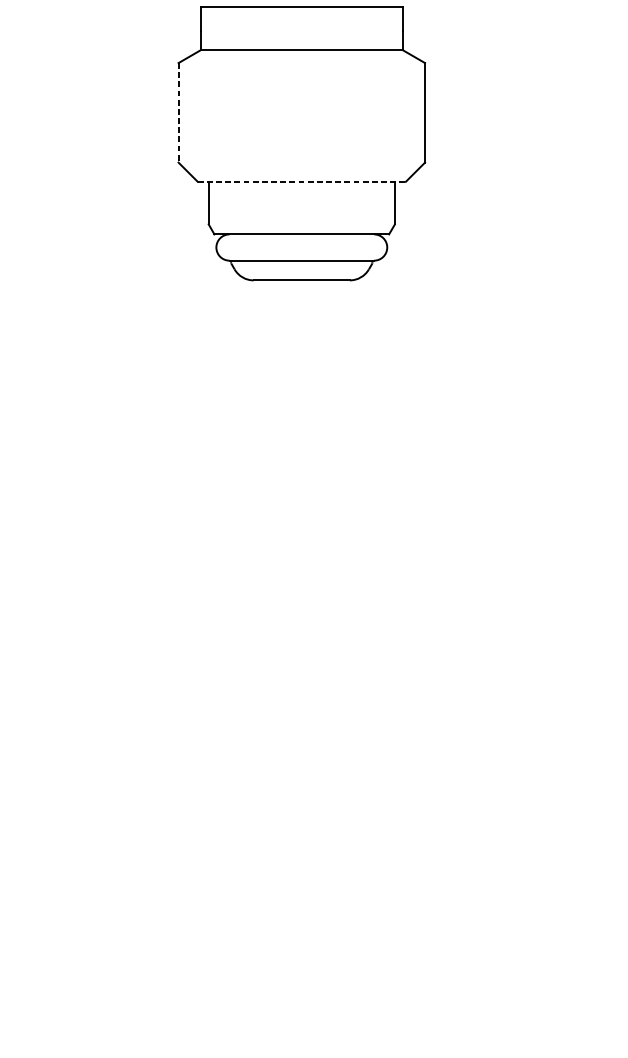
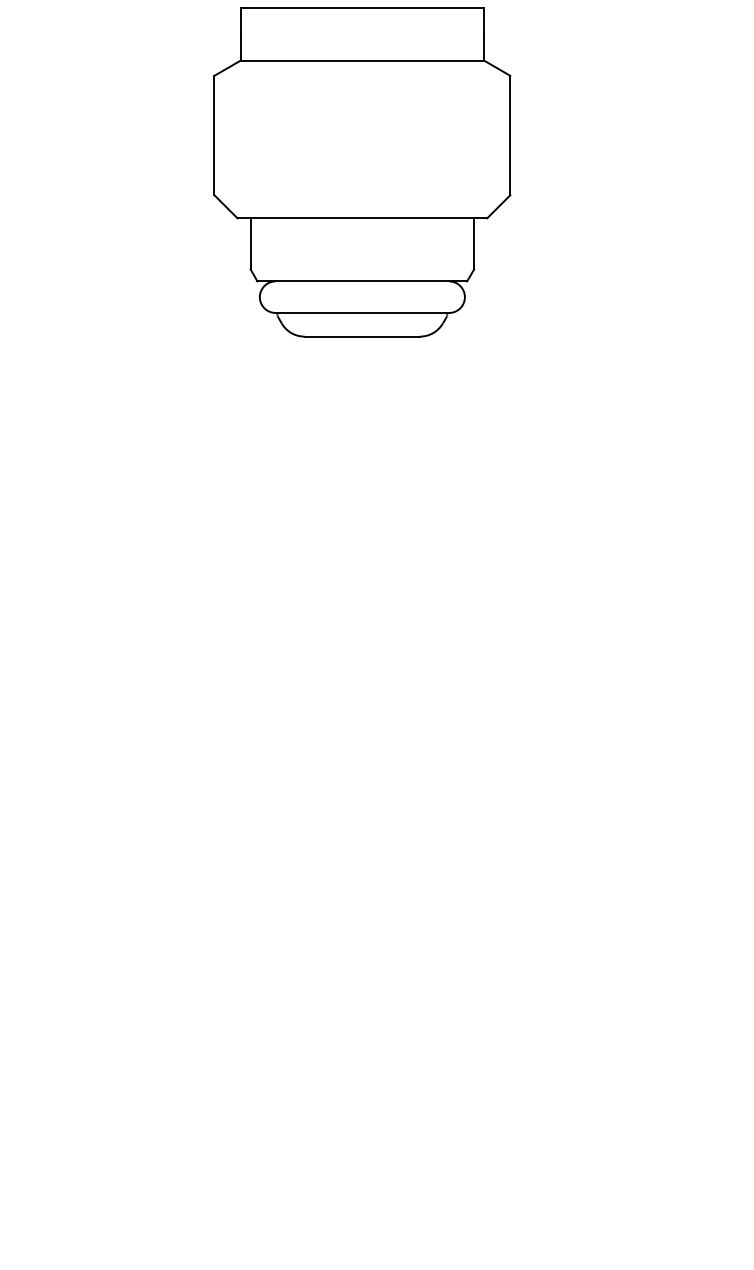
line: (178, 112) -> (214, 135), dashed -> solid
line: (301, 181) -> (362, 218), dashed -> solid

